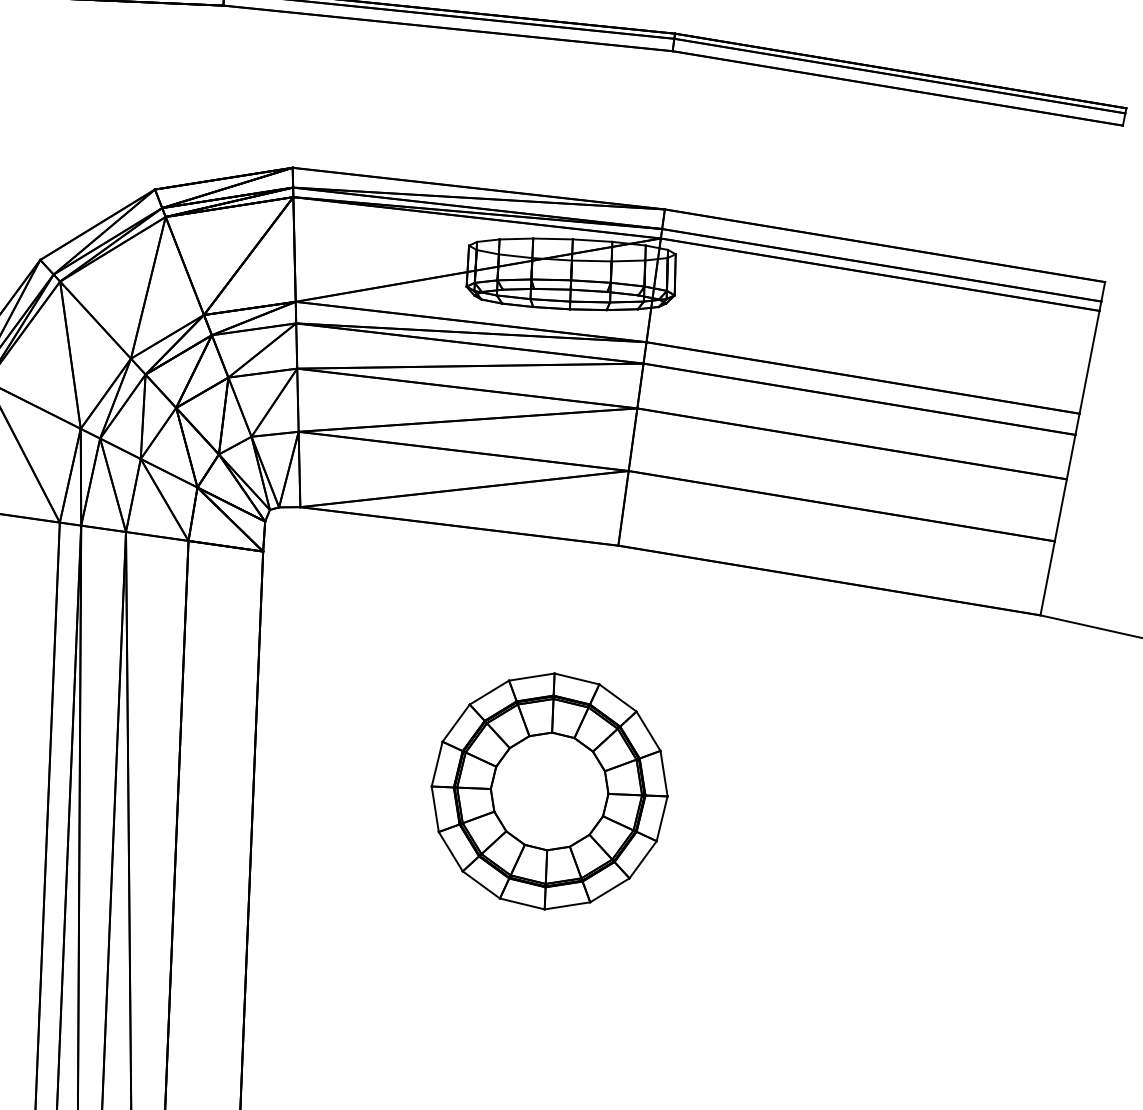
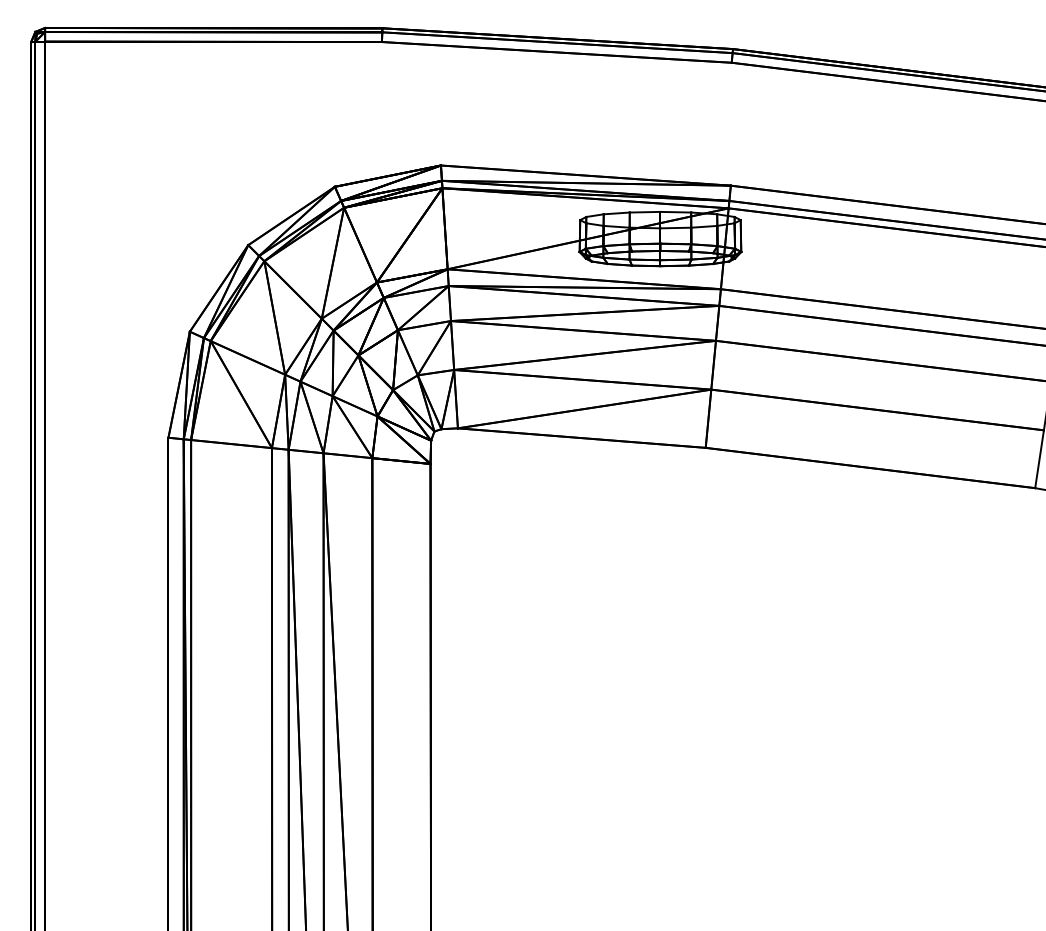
part: (548, 791) -> (659, 640), removed

